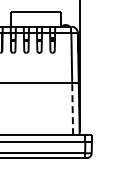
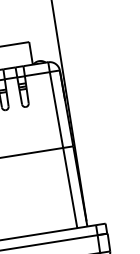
line: (72, 108) -> (69, 187), dashed -> solid

